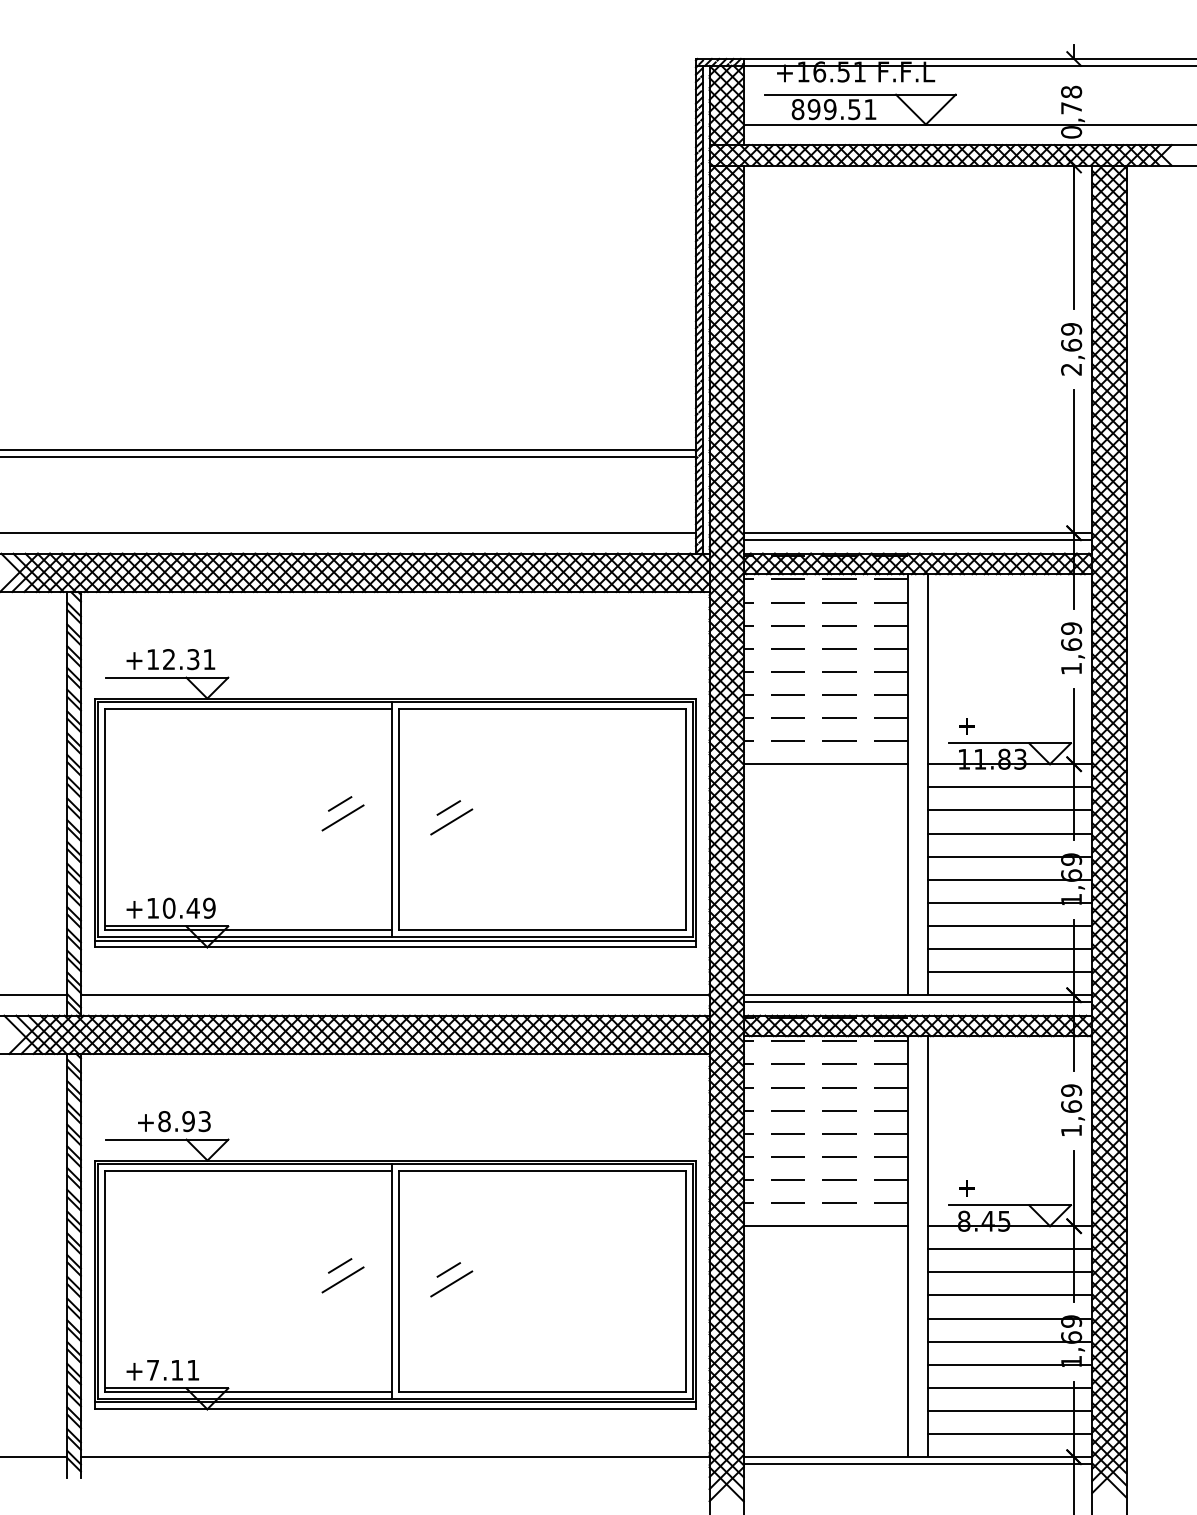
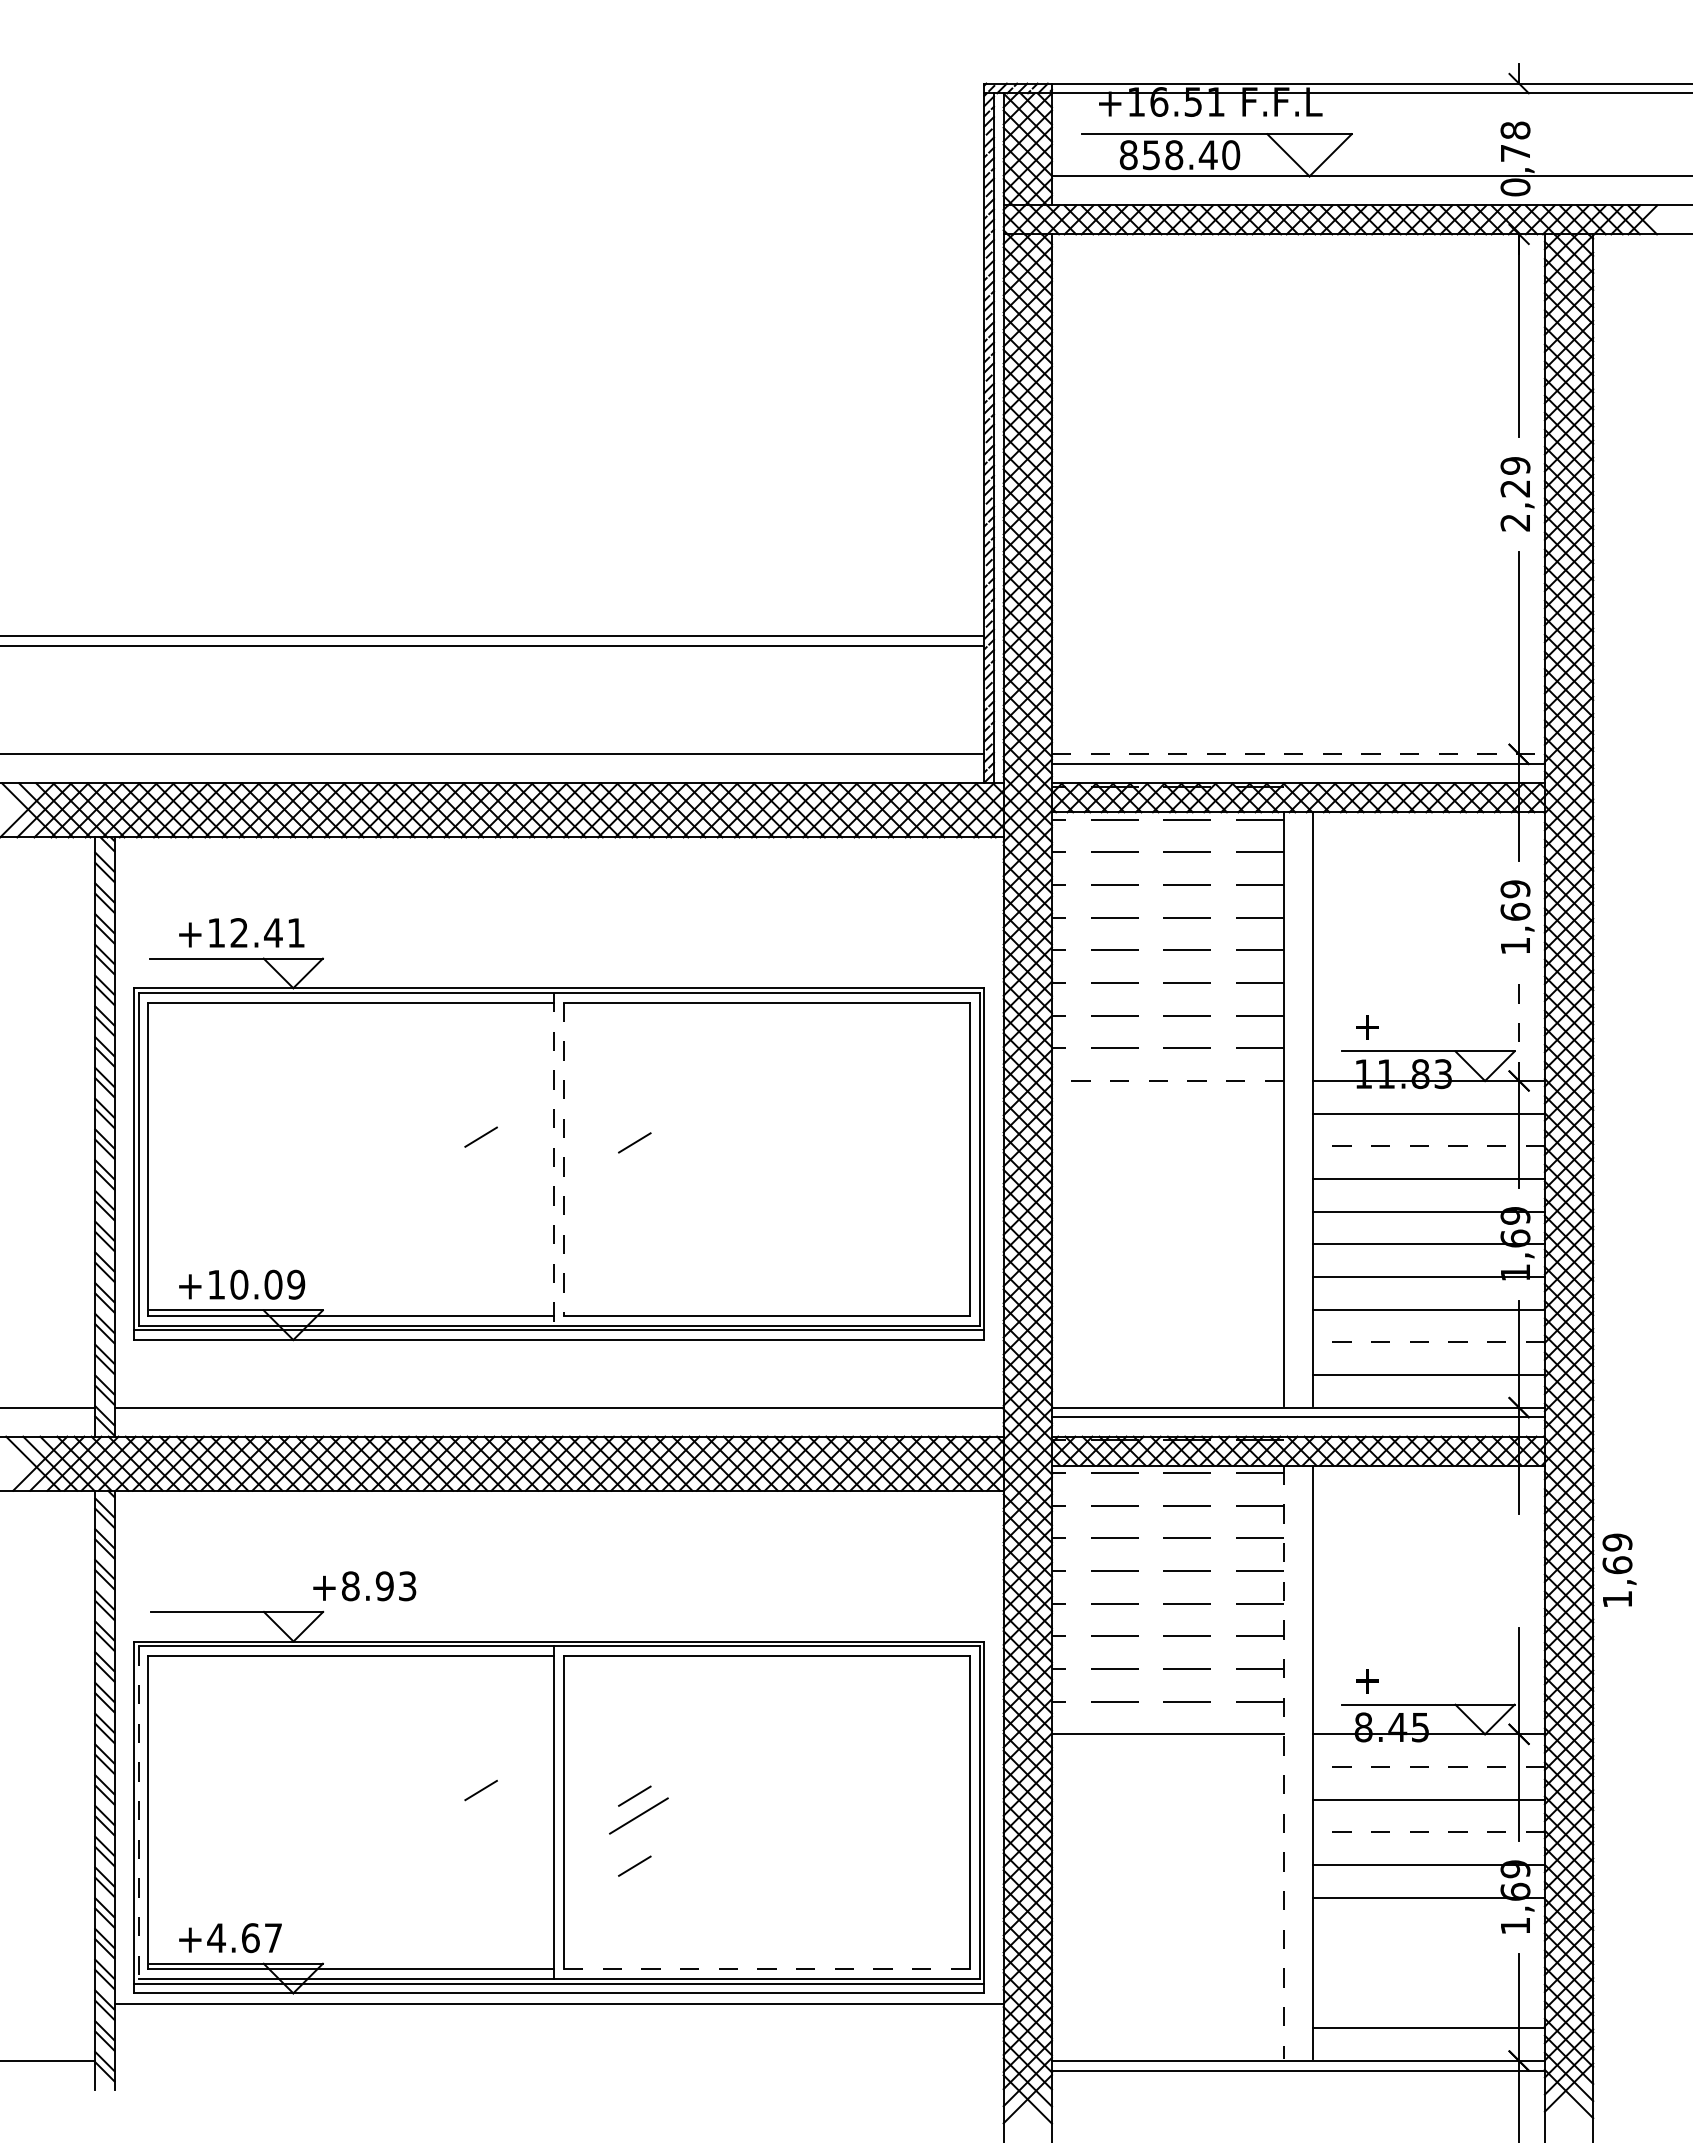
text: (842, 109) -> (1191, 155), 899.51 -> 858.40
text: (1071, 345) -> (1515, 488), 2,69 -> 2,29
line: (918, 533) -> (1298, 754), solid -> dashed
text: (193, 659) -> (273, 932), +12.31 -> +12.41
line: (1074, 726) -> (1519, 1027), solid -> dashed
line: (825, 763) -> (1167, 1080), solid -> dashed
line: (1010, 810) -> (1428, 1146), solid -> dashed
line: (343, 817) -> (485, 1156), removed
line: (392, 819) -> (554, 1159), solid -> dashed
line: (398, 819) -> (563, 1159), solid -> dashed
line: (451, 821) -> (638, 1162), removed
text: (193, 908) -> (273, 1284), +10.49 -> +10.09
line: (1010, 949) -> (1428, 1342), solid -> dashed
text: (1072, 1109) -> (1619, 1569), moved
text: (174, 1121) -> (364, 1586), moved
line: (907, 1246) -> (1283, 1762), solid -> dashed
line: (1010, 1248) -> (1428, 1766), solid -> dashed
line: (343, 1279) -> (485, 1809), removed
line: (97, 1282) -> (138, 1813), solid -> dashed
line: (1010, 1295) -> (1428, 1832), solid -> dashed
line: (448, 1318) -> (634, 1865), added
line: (1010, 1364) -> (1428, 1930), removed
text: (172, 1370) -> (244, 1938), +7.11 -> +4.67
line: (1010, 1387) -> (1428, 1962), removed
line: (541, 1392) -> (766, 1969), solid -> dashed
line: (1010, 1410) -> (1428, 1995), removed
line: (394, 1456) -> (558, 2003), moved

